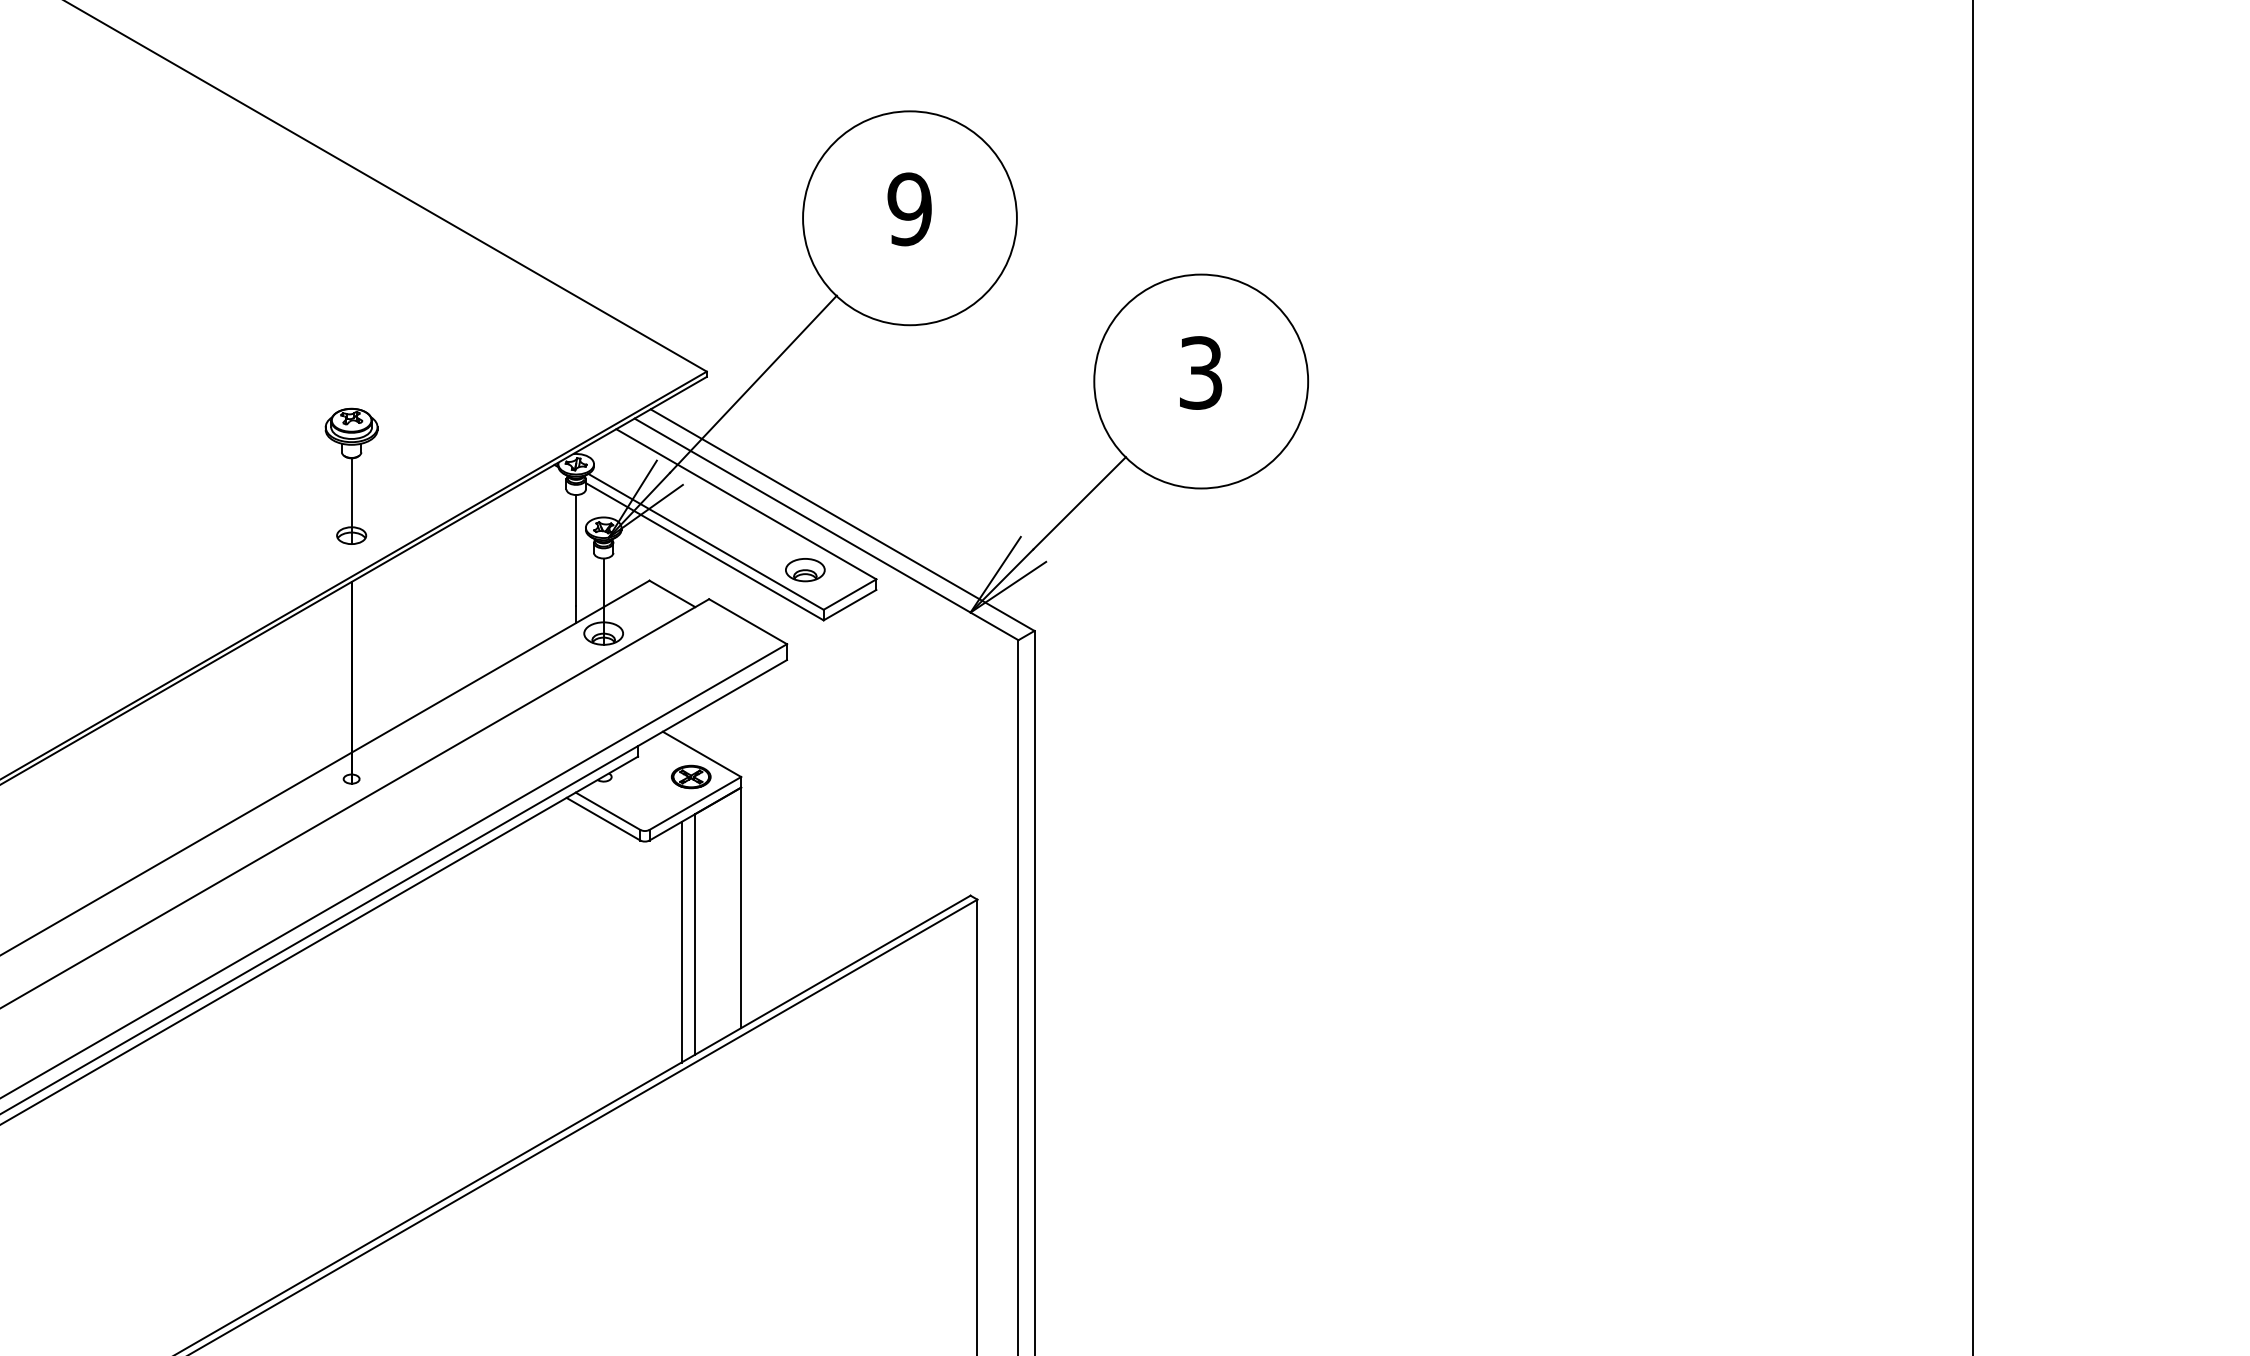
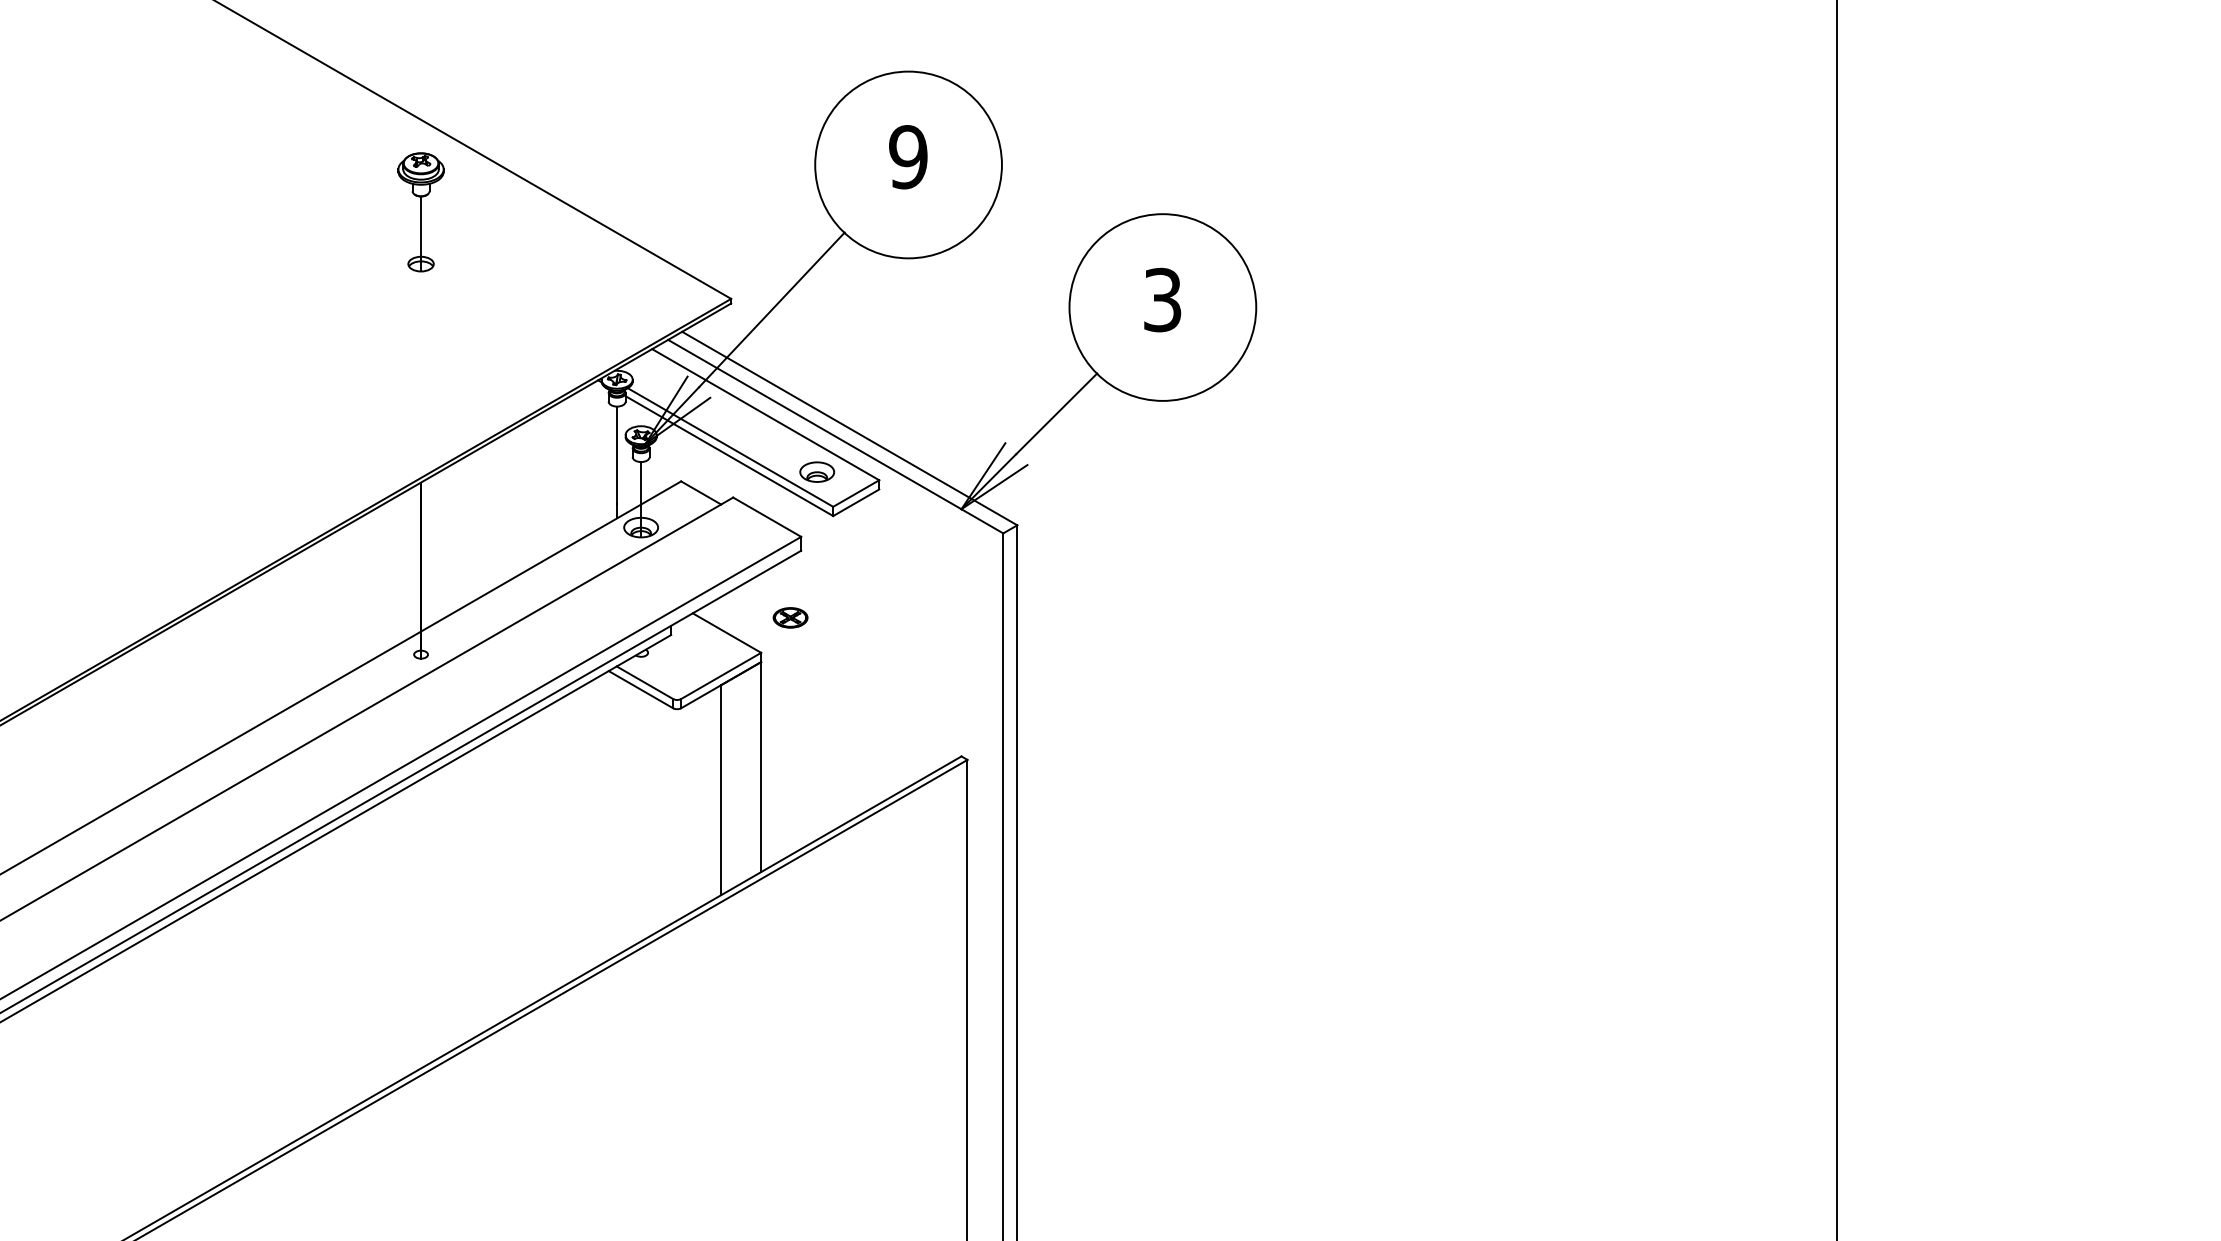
part: (350, 476) -> (420, 212), moved
part: (691, 776) -> (790, 617), moved
line: (681, 942) -> (709, 797), removed

